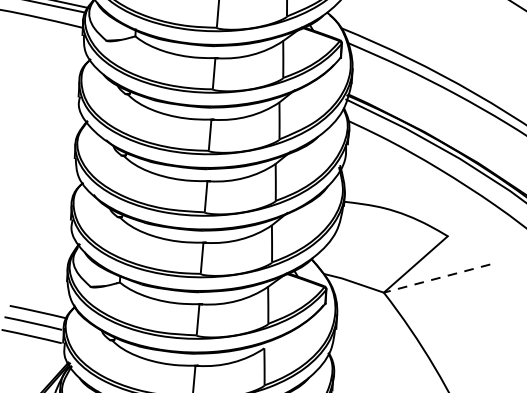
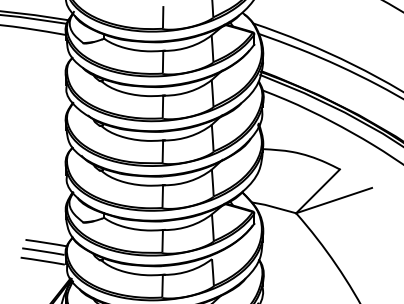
line: (437, 278) -> (334, 200), dashed -> solid

